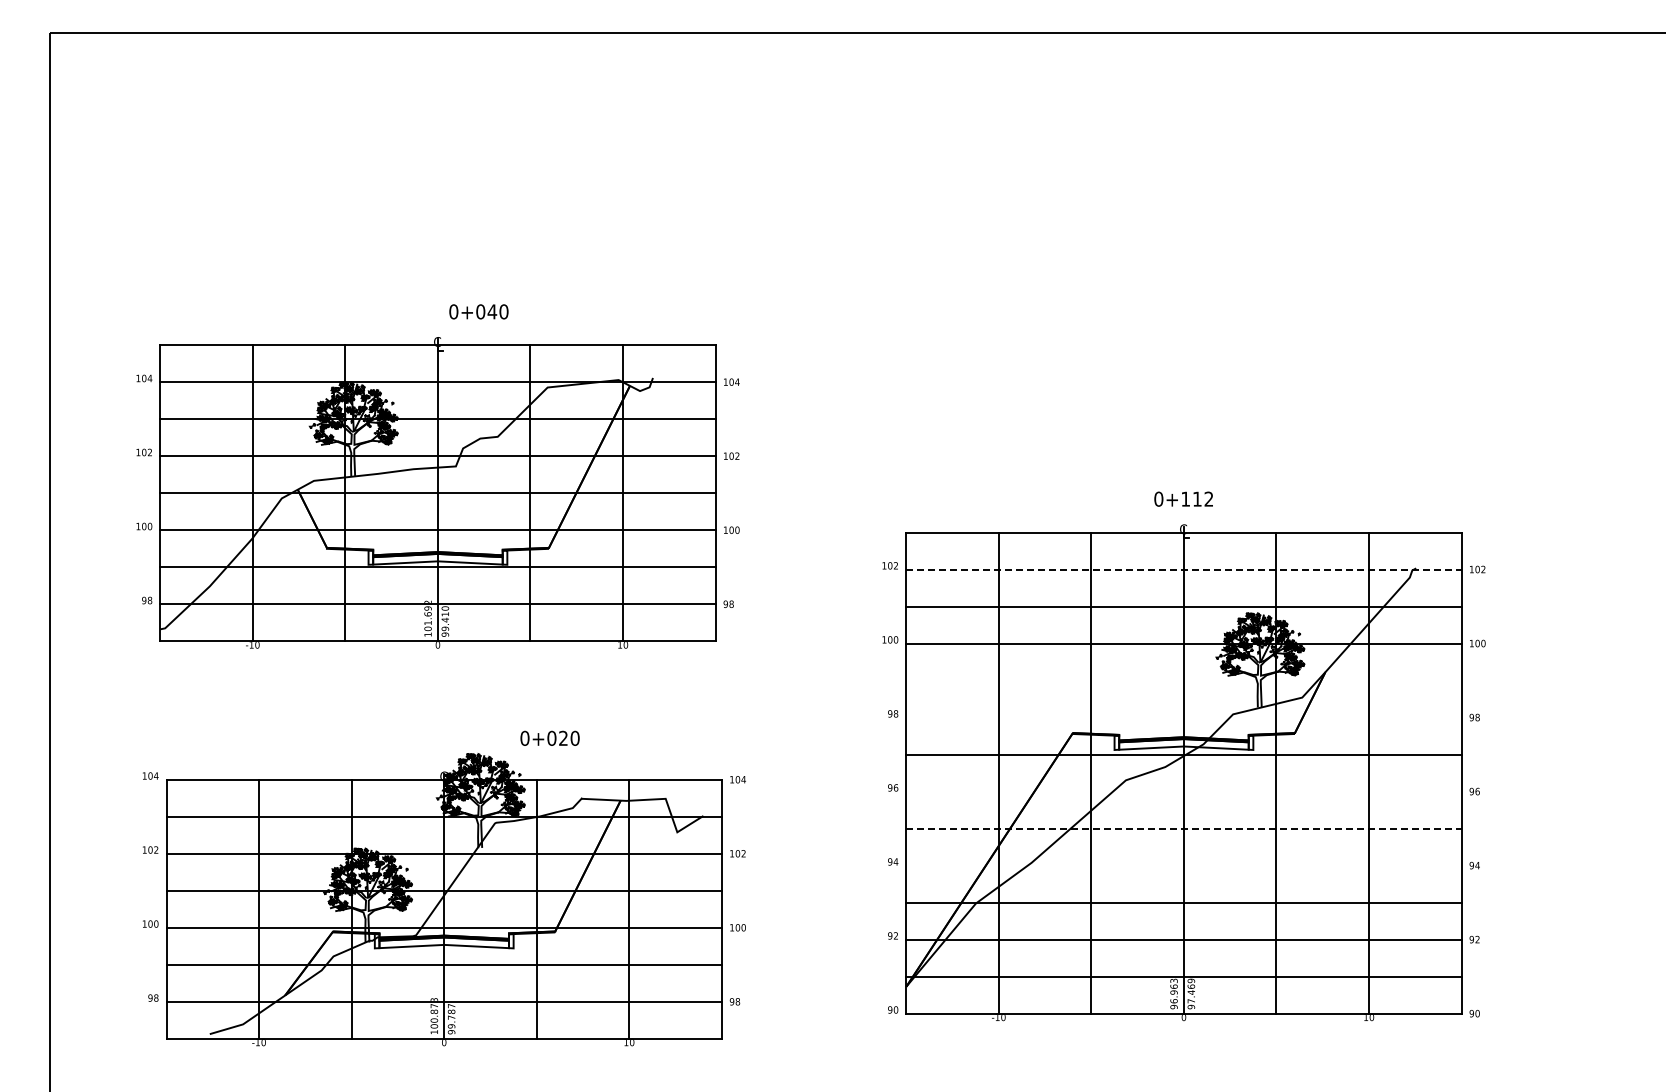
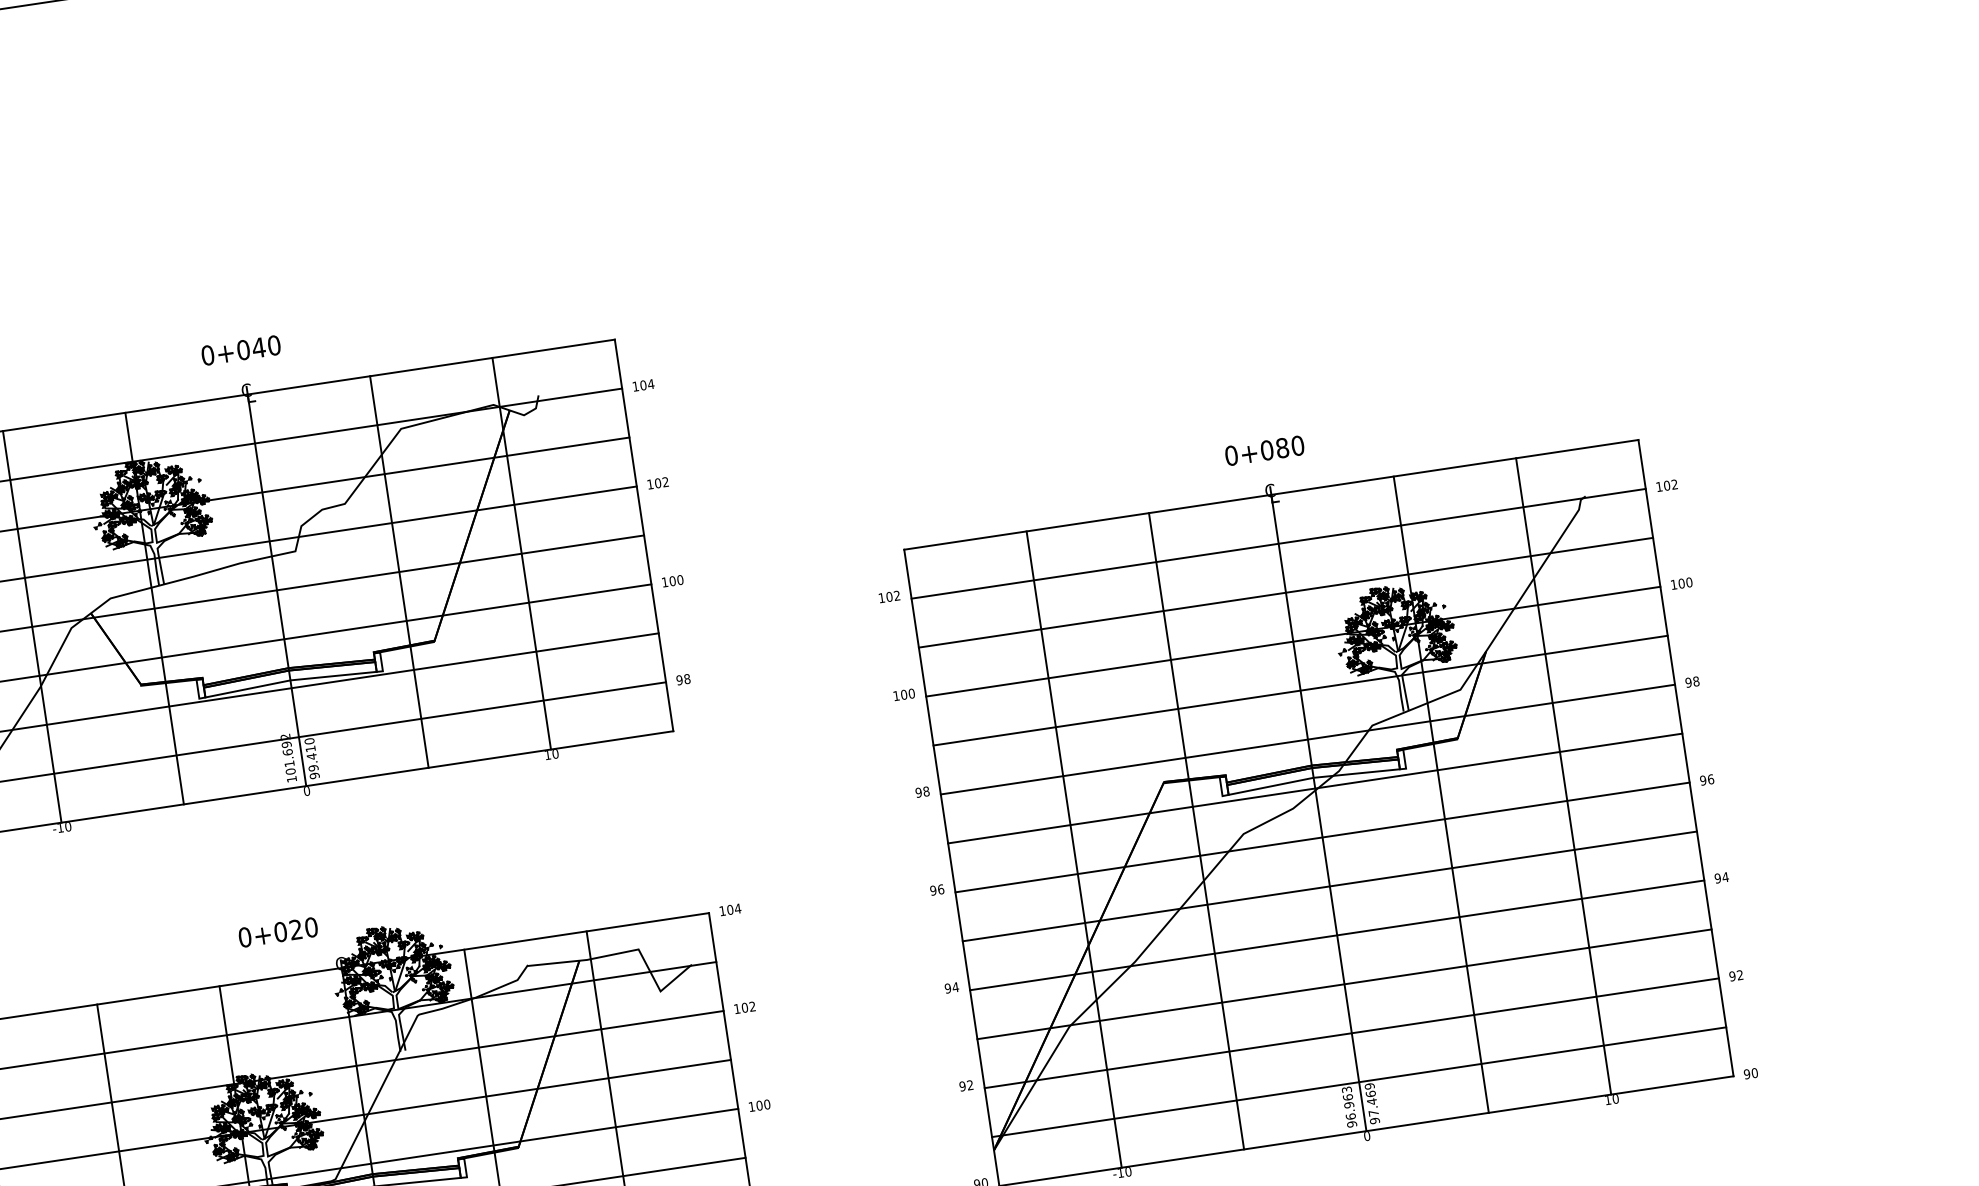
text: (478, 311) -> (240, 350), moved
text: (1197, 498) -> (1282, 447), 0+112 -> 0+080
line: (1183, 569) -> (1278, 543), dashed -> solid
line: (1183, 680) -> (1299, 690), added
line: (1183, 717) -> (1307, 739), added
text: (549, 737) -> (277, 931), moved
line: (1183, 791) -> (1321, 837), added
line: (1183, 828) -> (1329, 886), dashed -> solid
line: (1183, 865) -> (1336, 935), added

